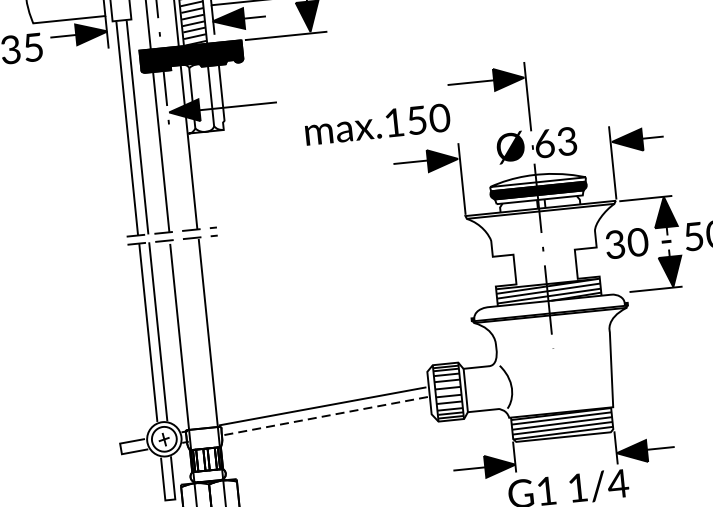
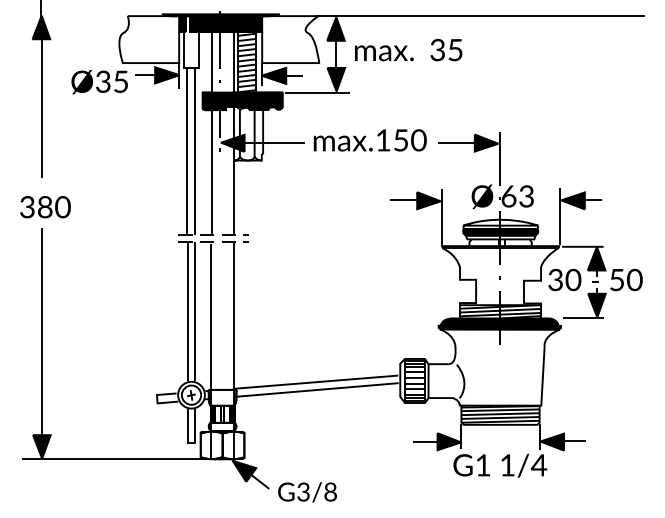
text: (376, 124) -> (369, 140), moved
fill: (549, 307) -> (499, 323), added
line: (323, 417) -> (316, 390), dashed -> solid

